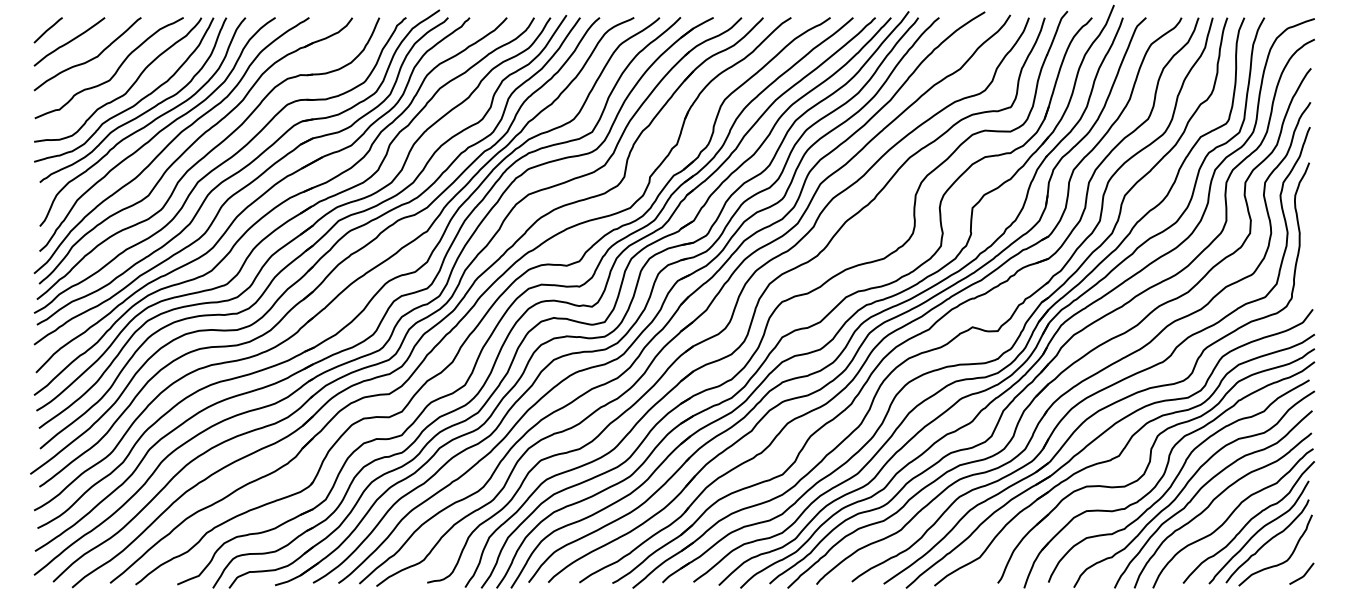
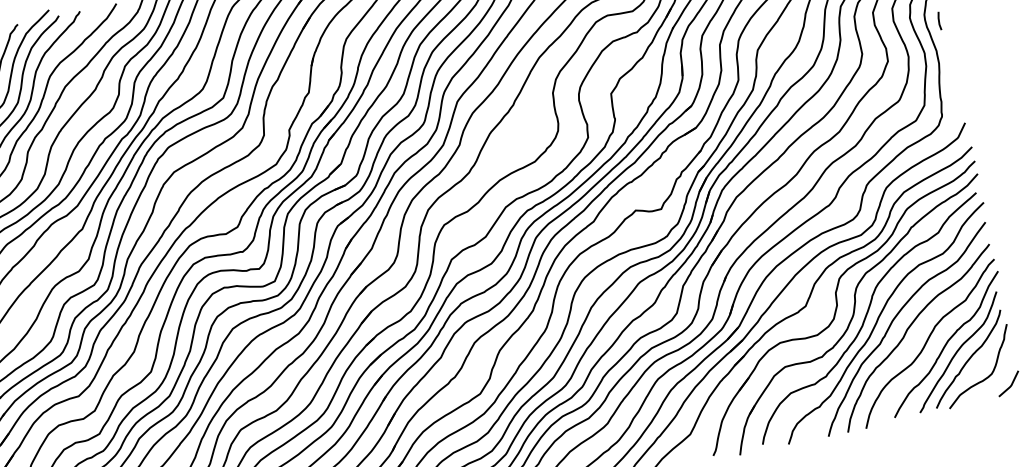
line: (1308, 204) -> (939, 21), added

